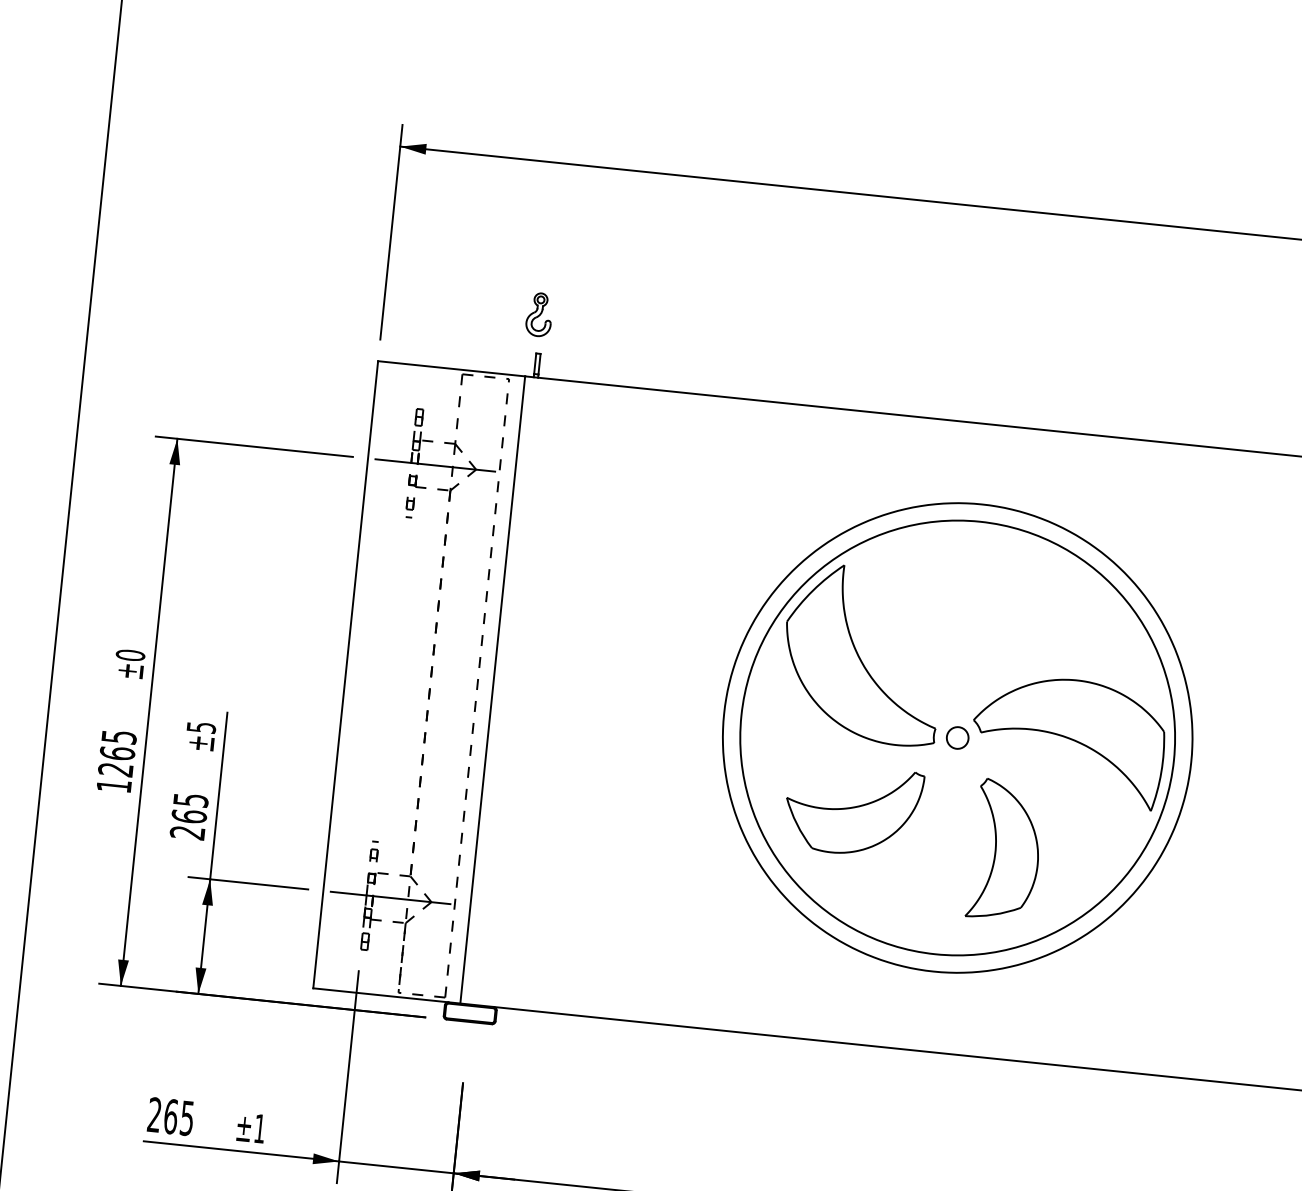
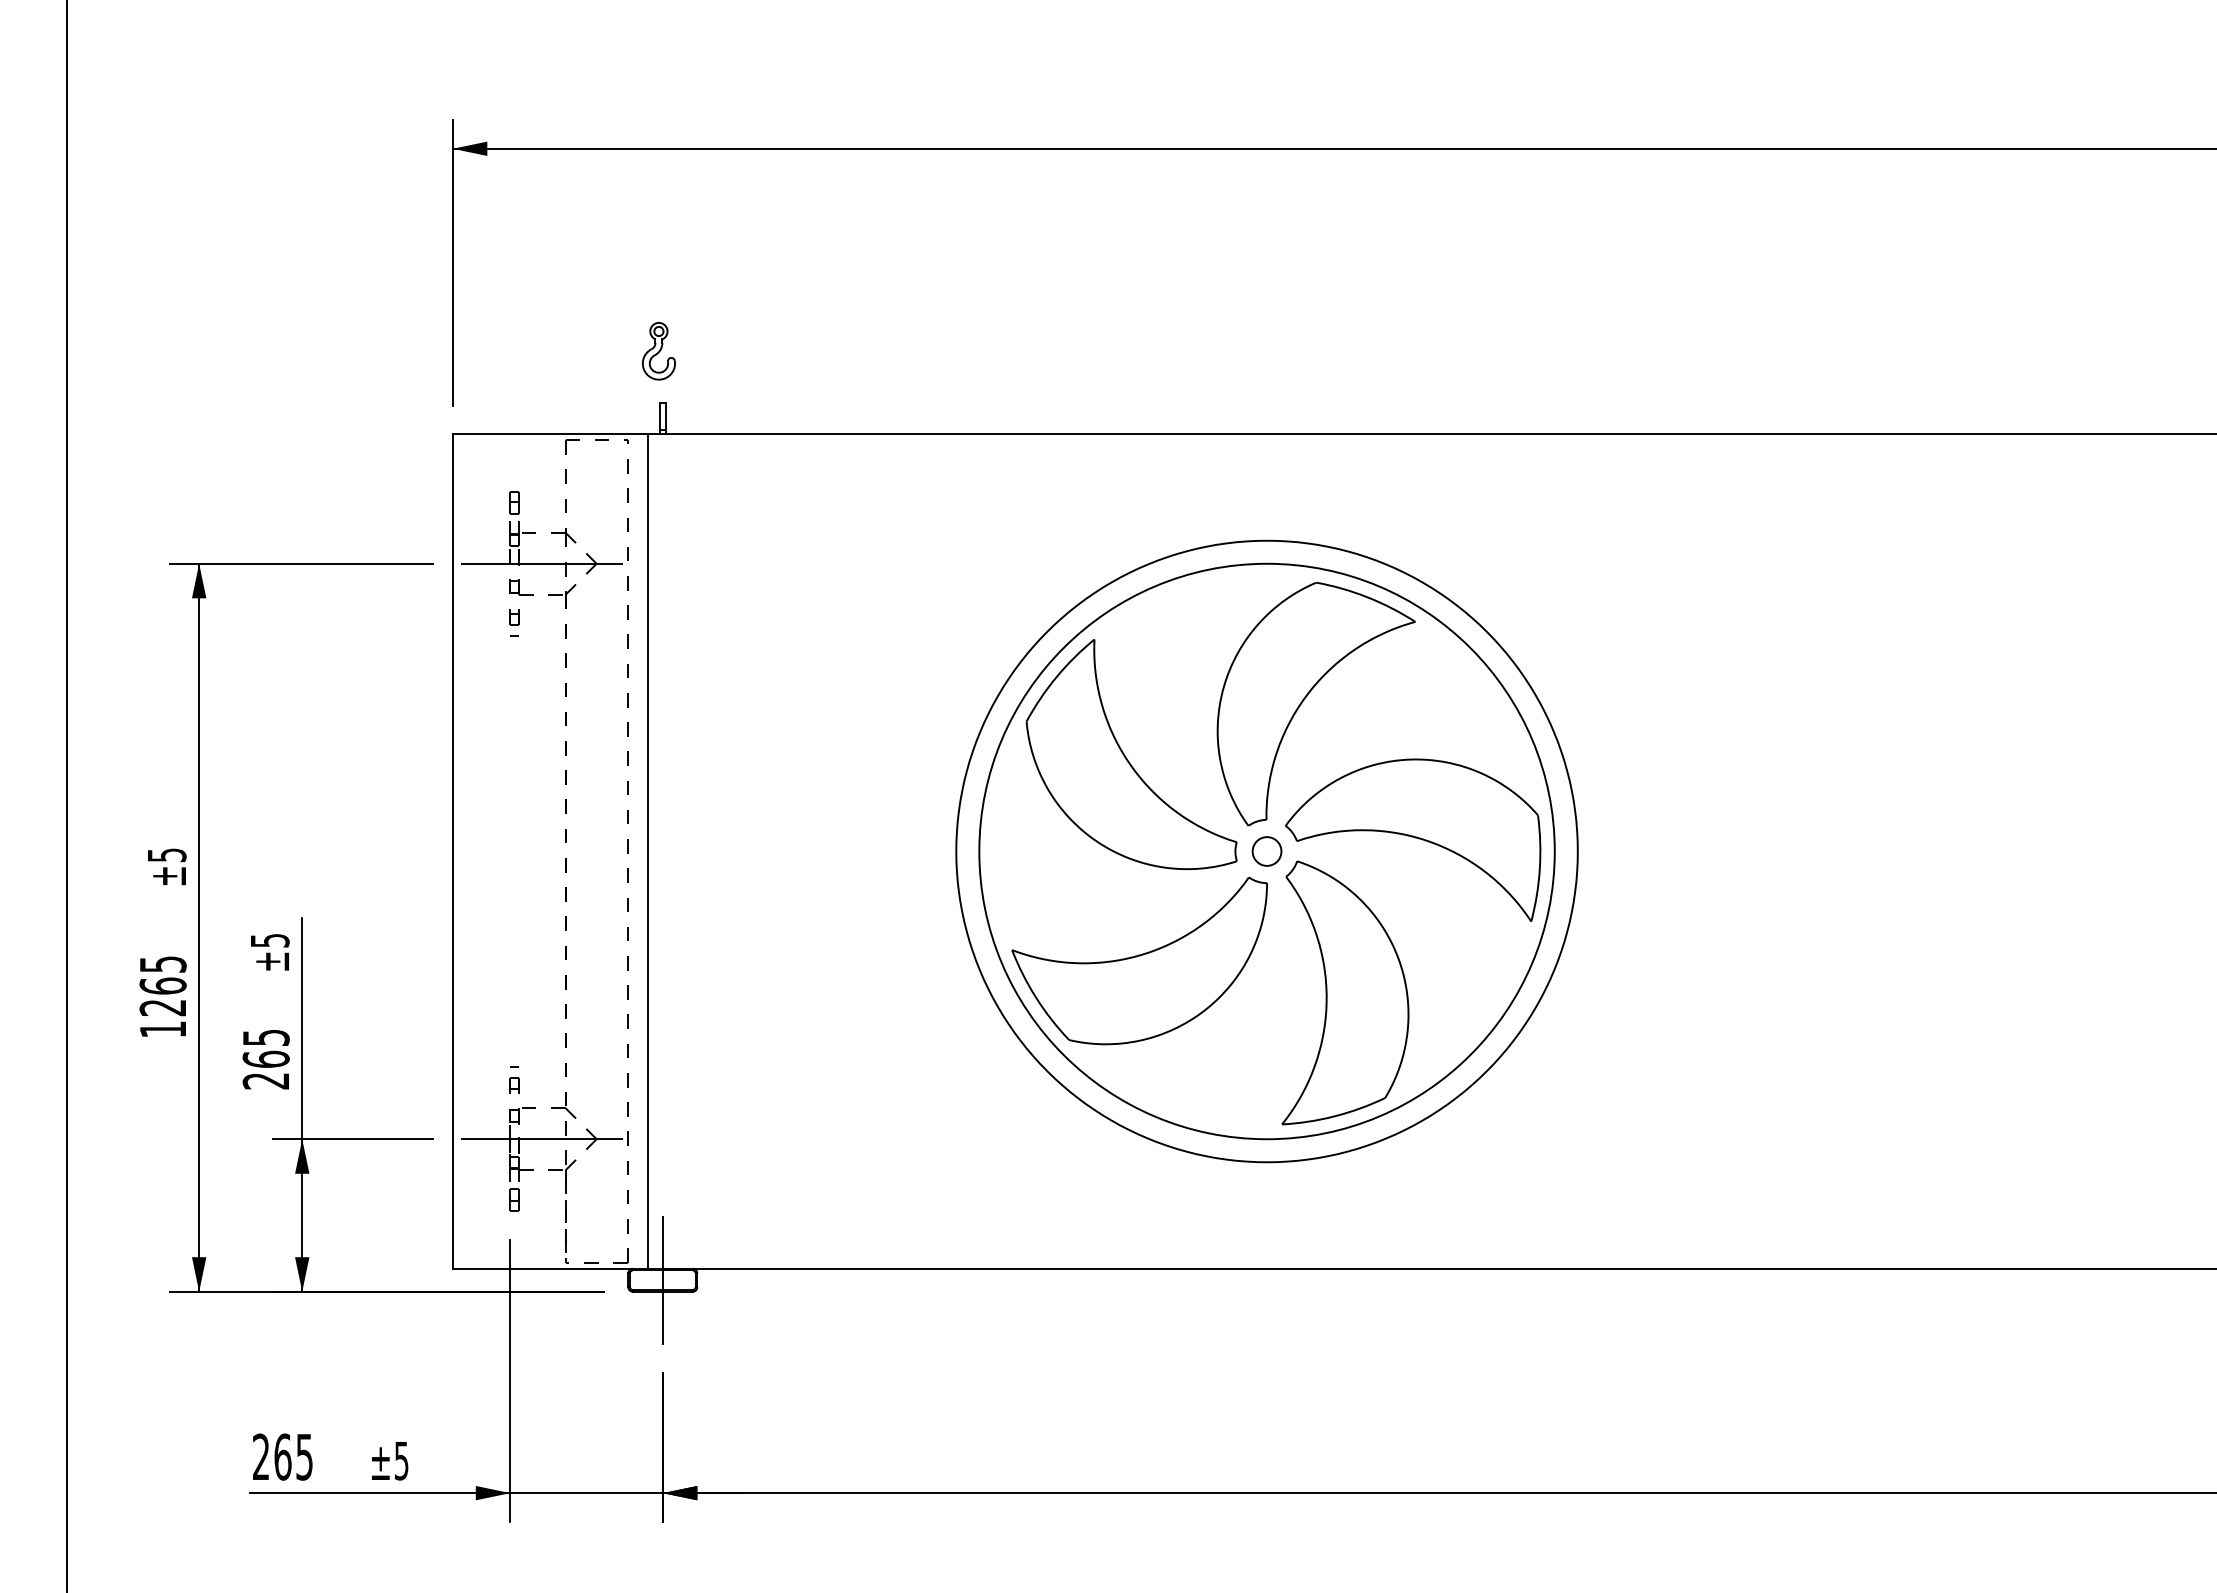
part: (1000, 624) -> (1307, 696), added
text: (130, 655) -> (166, 855), ±0 -> ±5
part: (853, 810) -> (1139, 960), size x1.43
part: (1005, 850) -> (1345, 992), size x1.43
line: (470, 1012) -> (662, 1279), added
text: (259, 1129) -> (401, 1461), ±1 -> ±5

